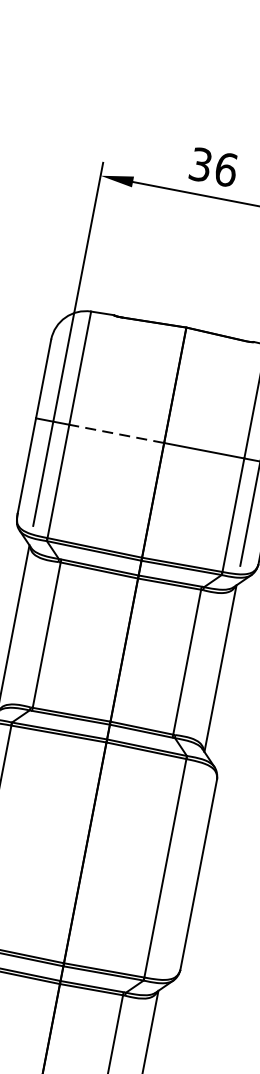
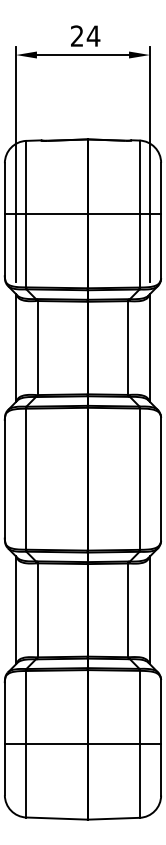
text: (213, 166) -> (85, 35), 36 -> 24
line: (117, 434) -> (57, 214), dashed -> solid

